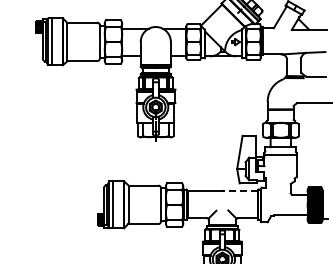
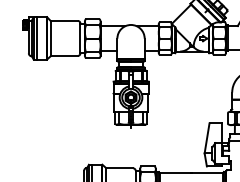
line: (239, 191) -> (206, 173), dashed -> solid

